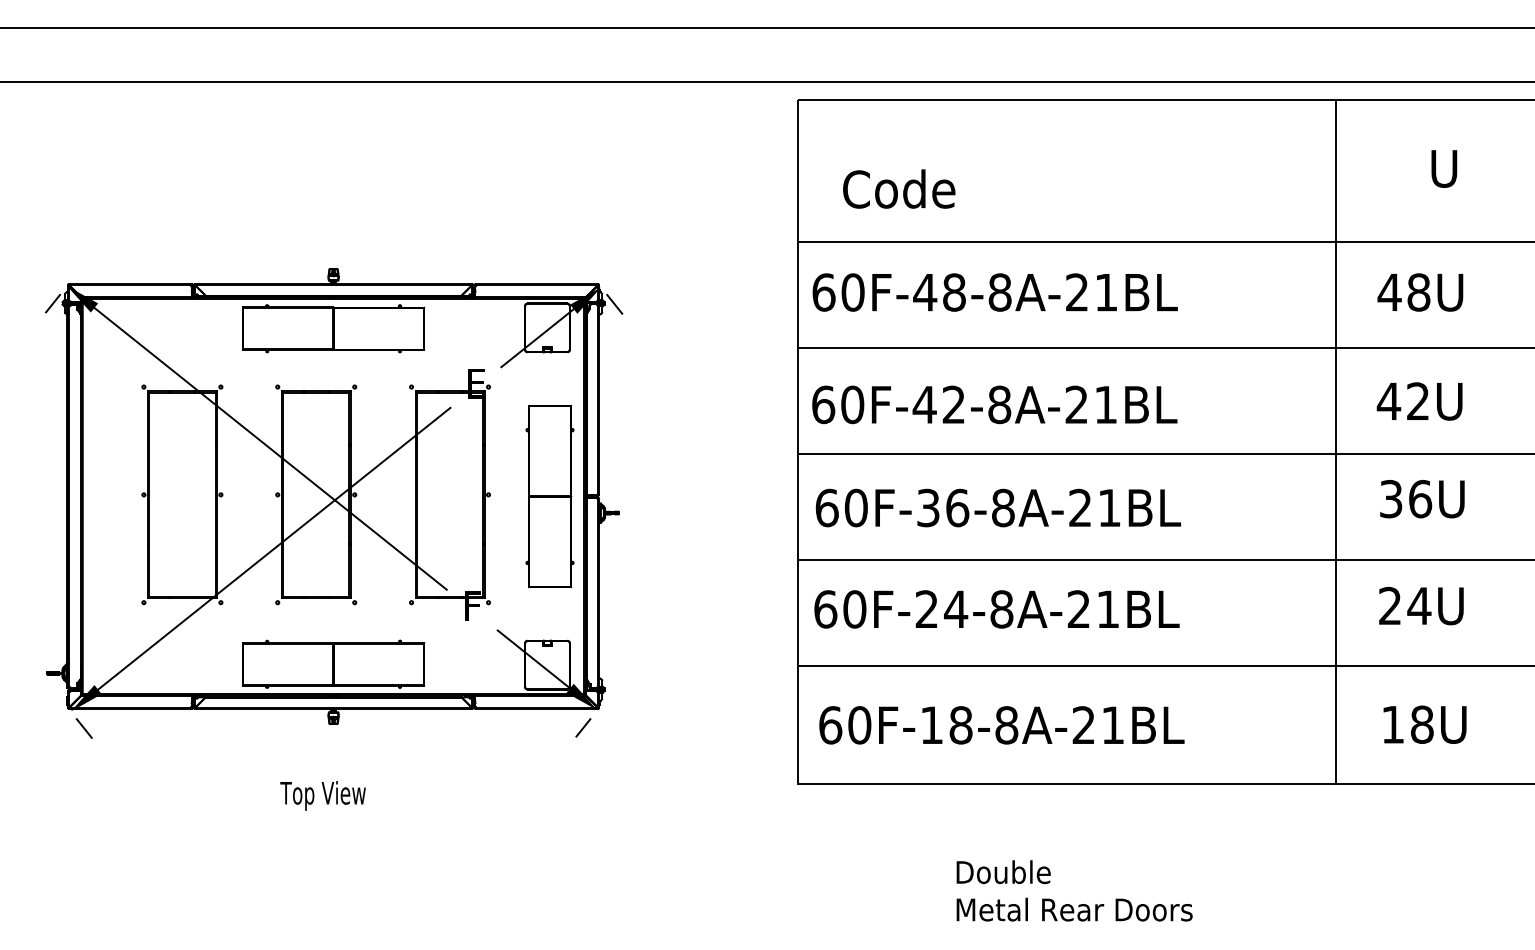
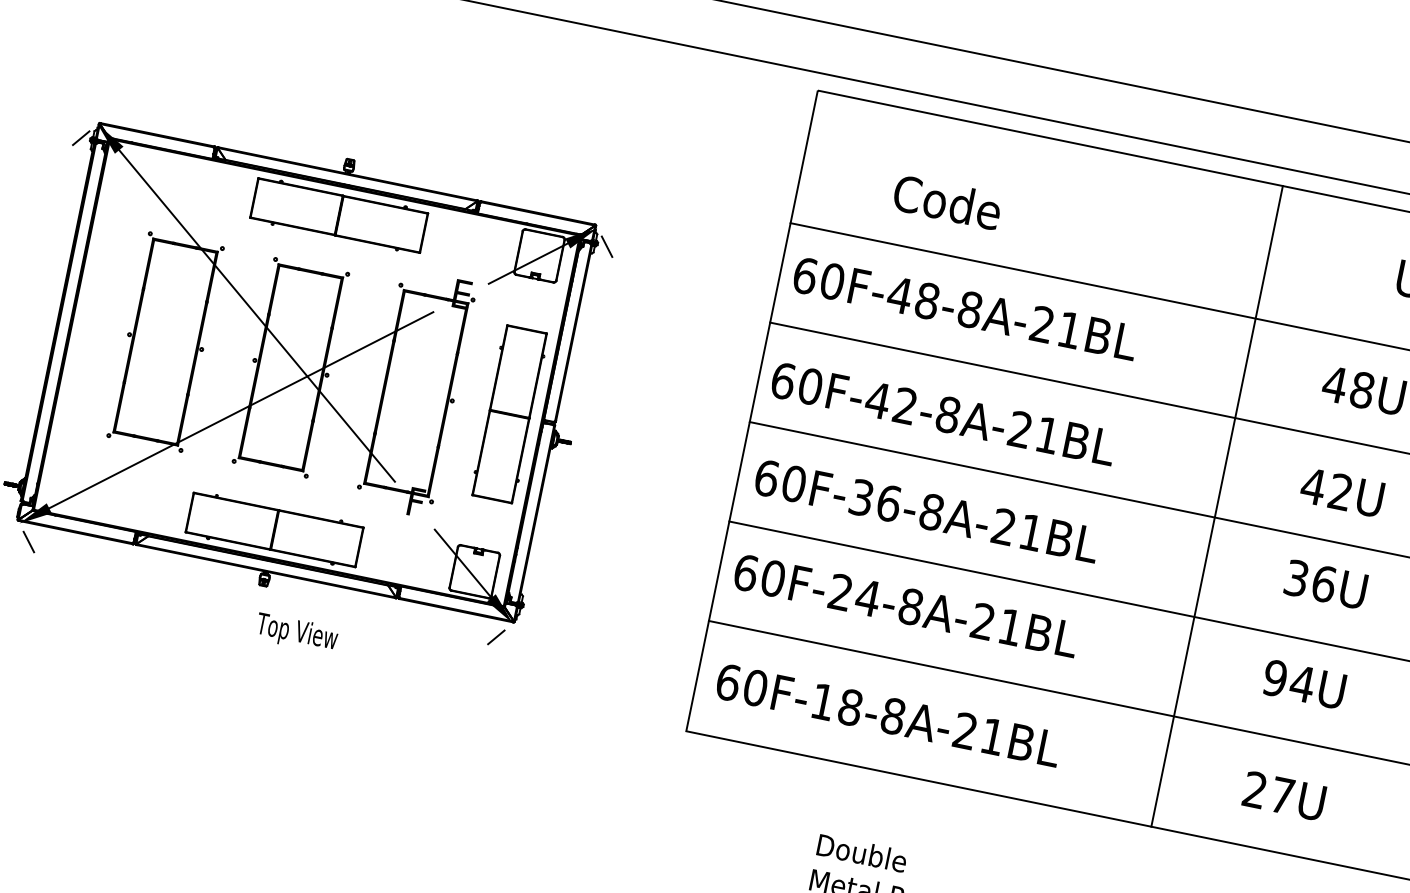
text: (899, 188) -> (947, 201), moved
line: (1336, 441) -> (1217, 505), moved
text: (1389, 606) -> (1274, 678), 24U -> 94U
text: (1407, 724) -> (1268, 792), 18U -> 27U
text: (322, 795) -> (296, 633), moved

